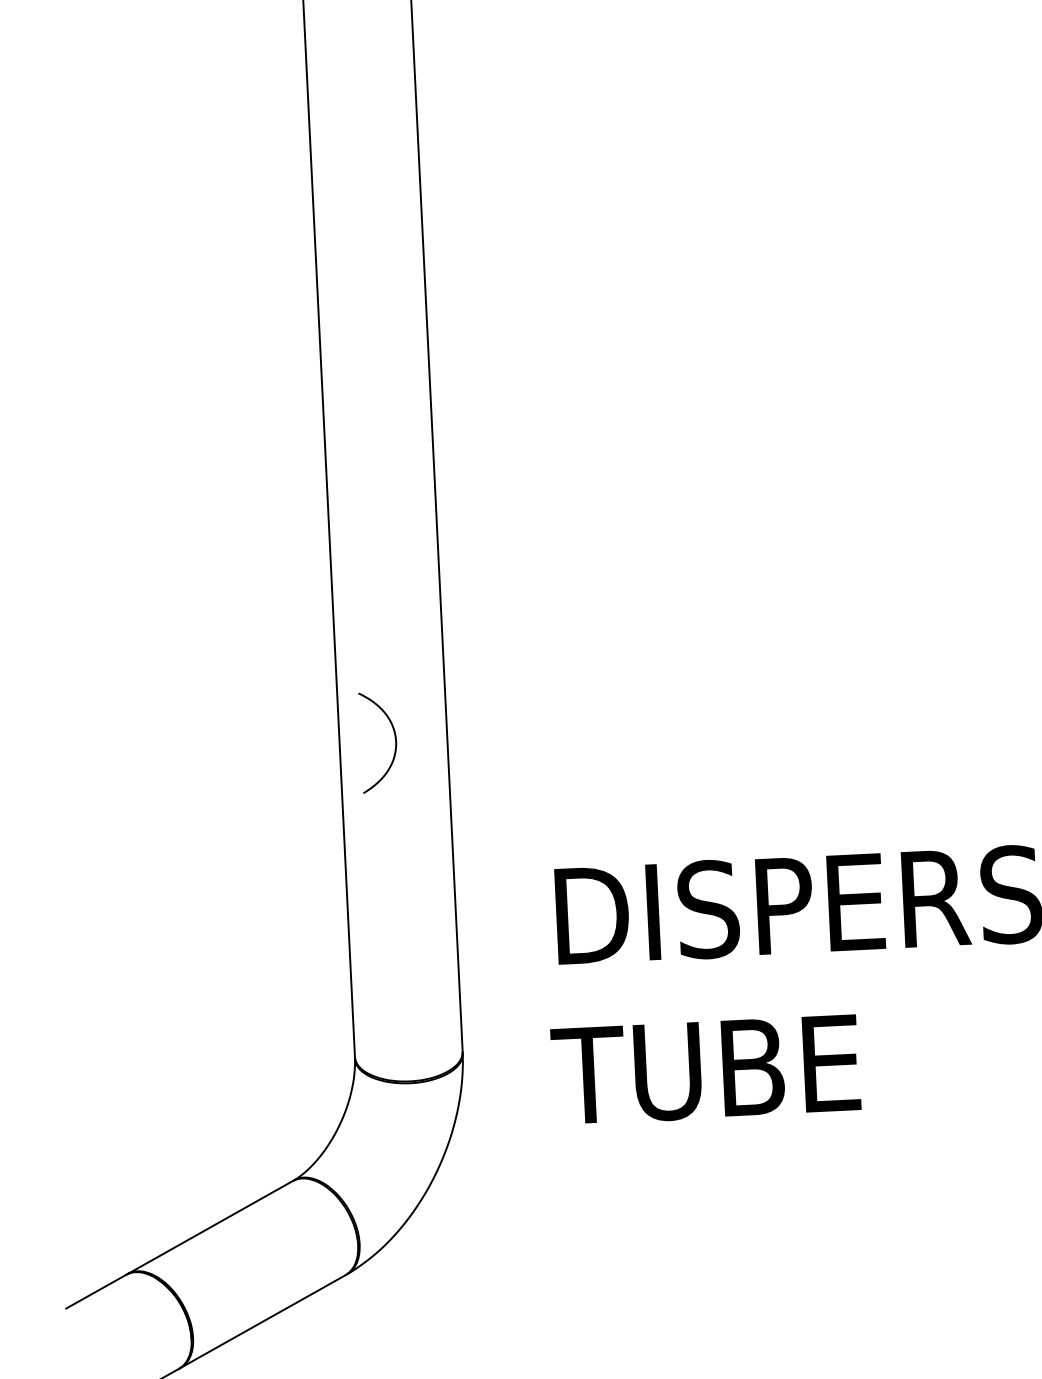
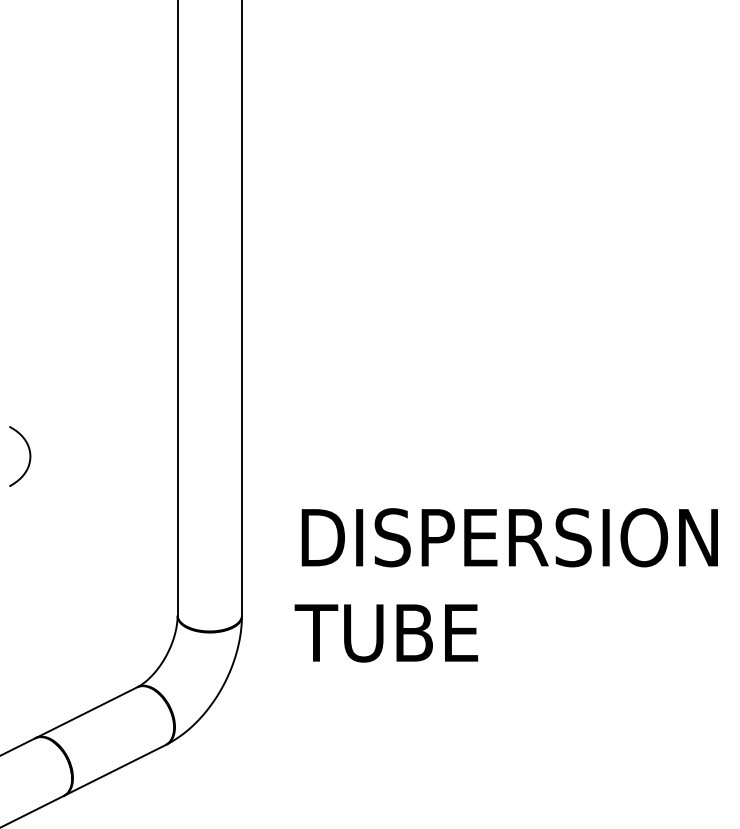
curve: (394, 741) -> (29, 456), moved

